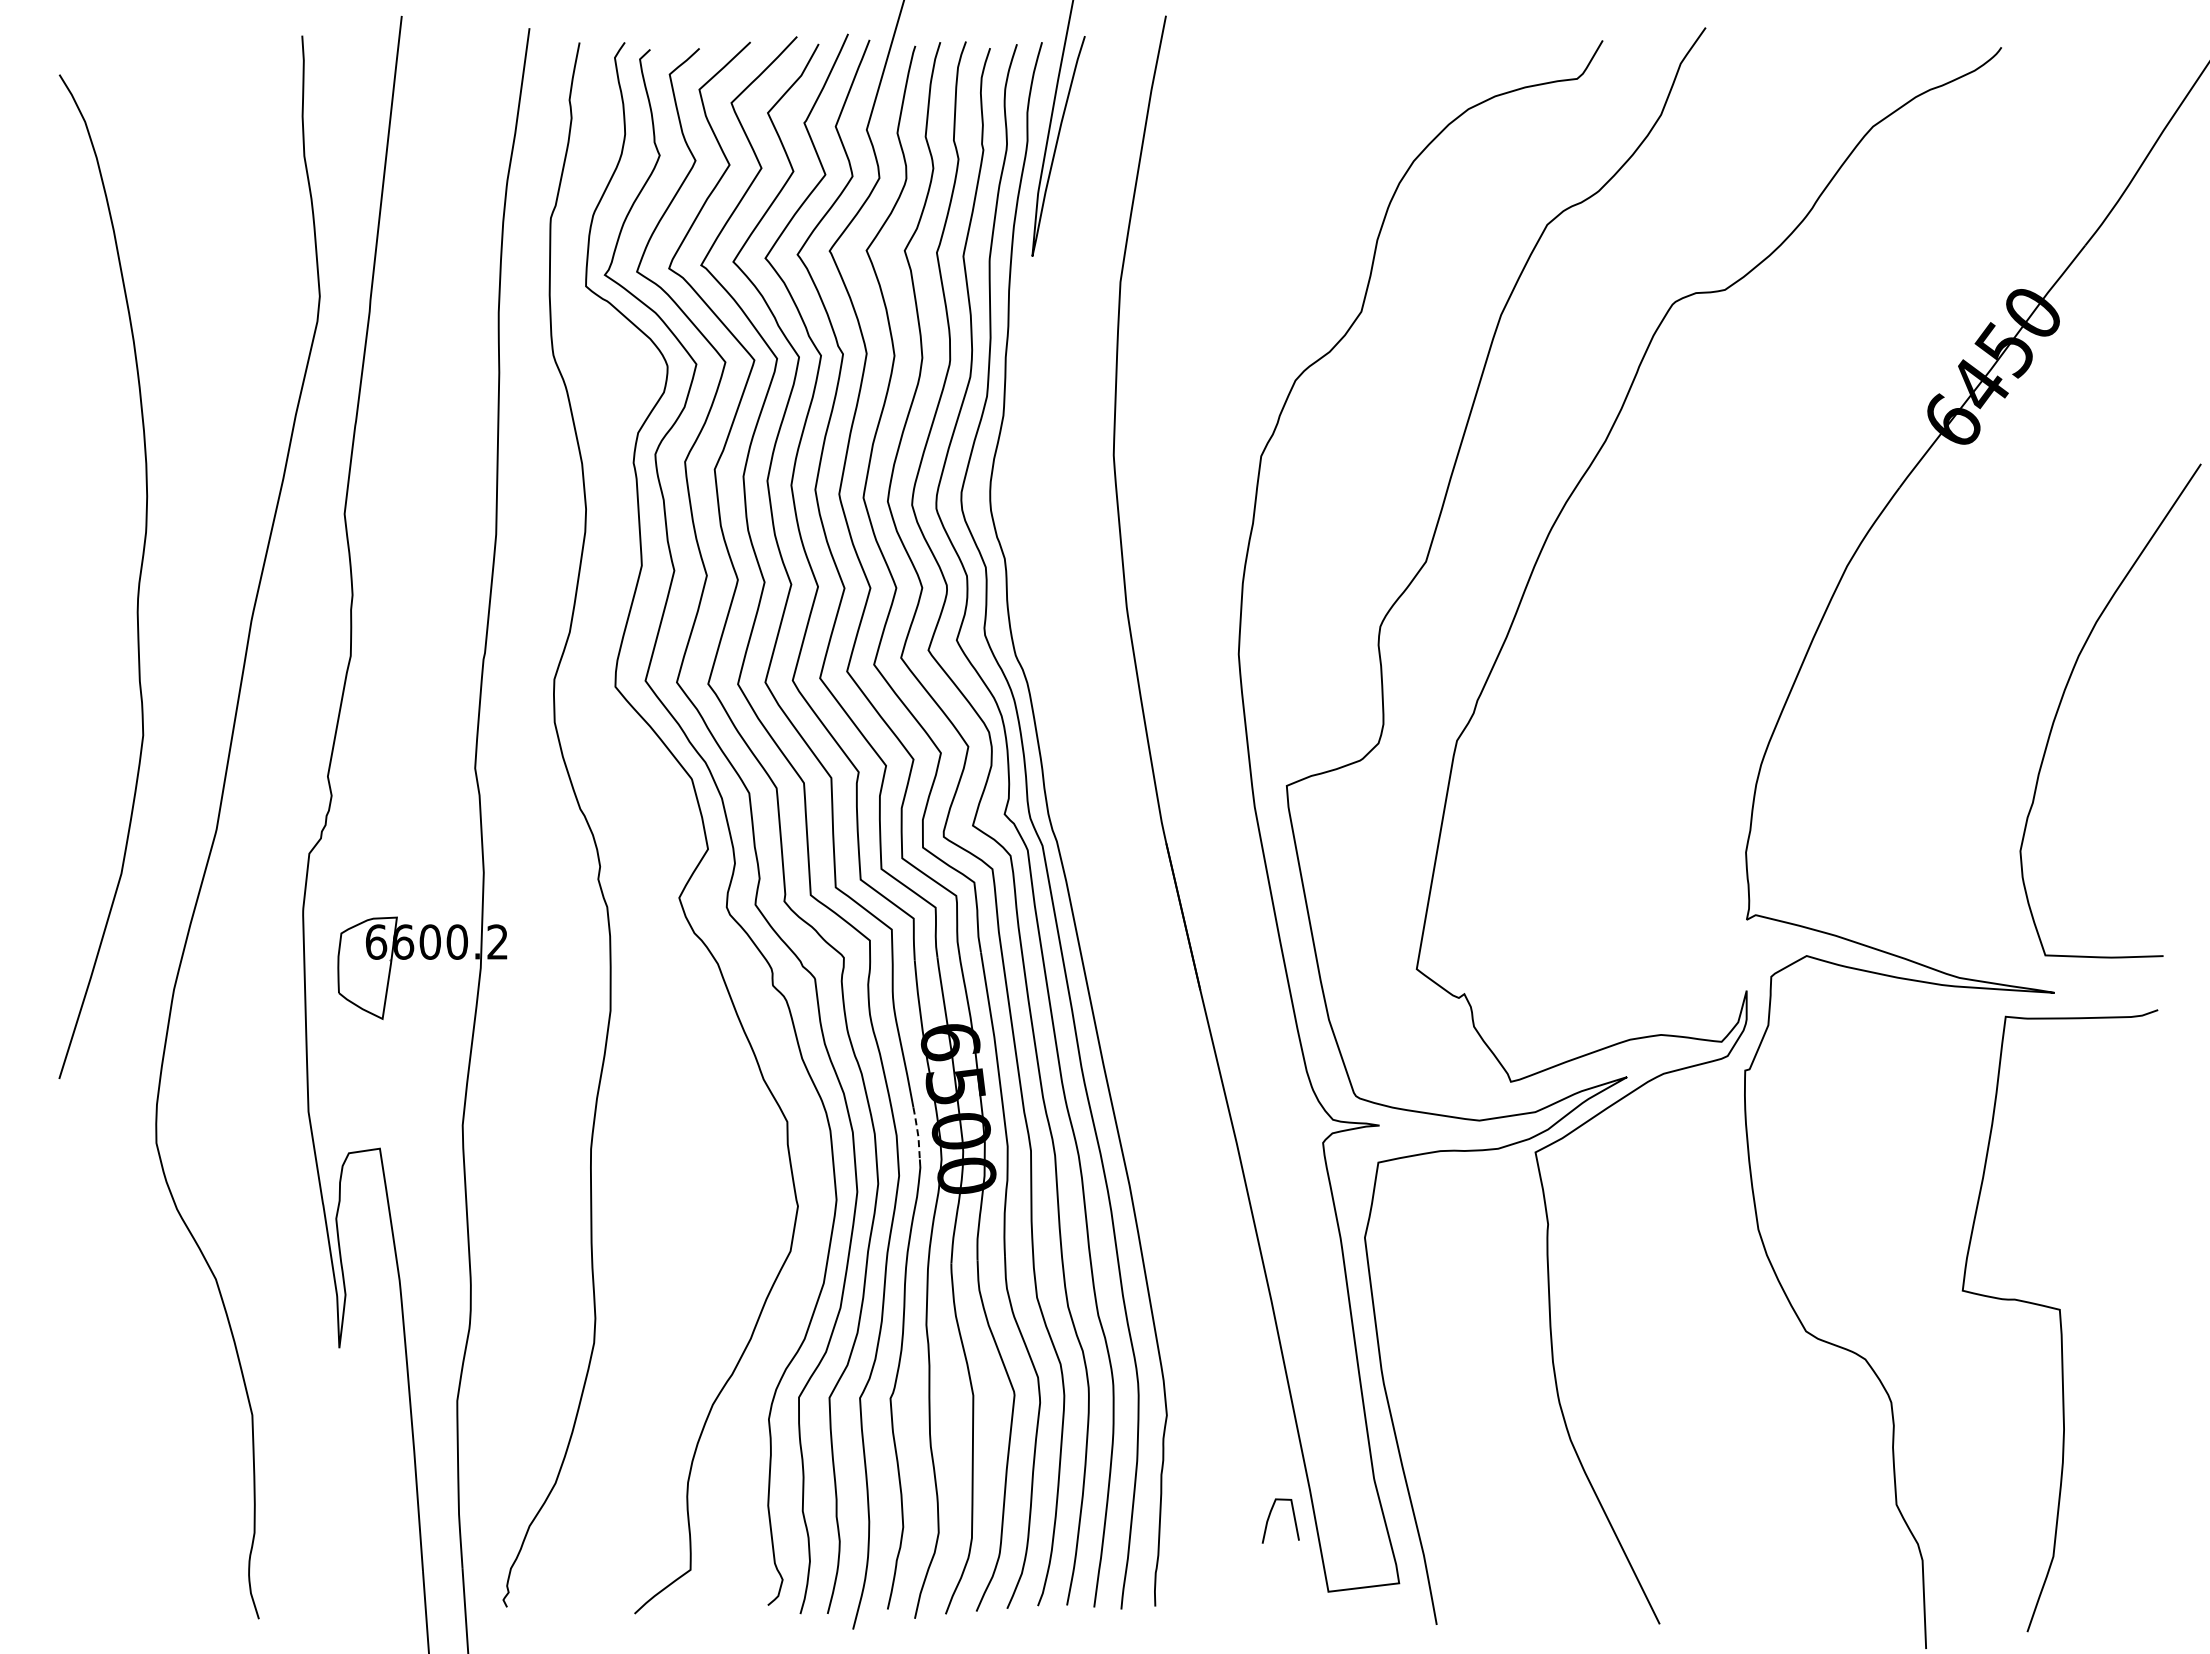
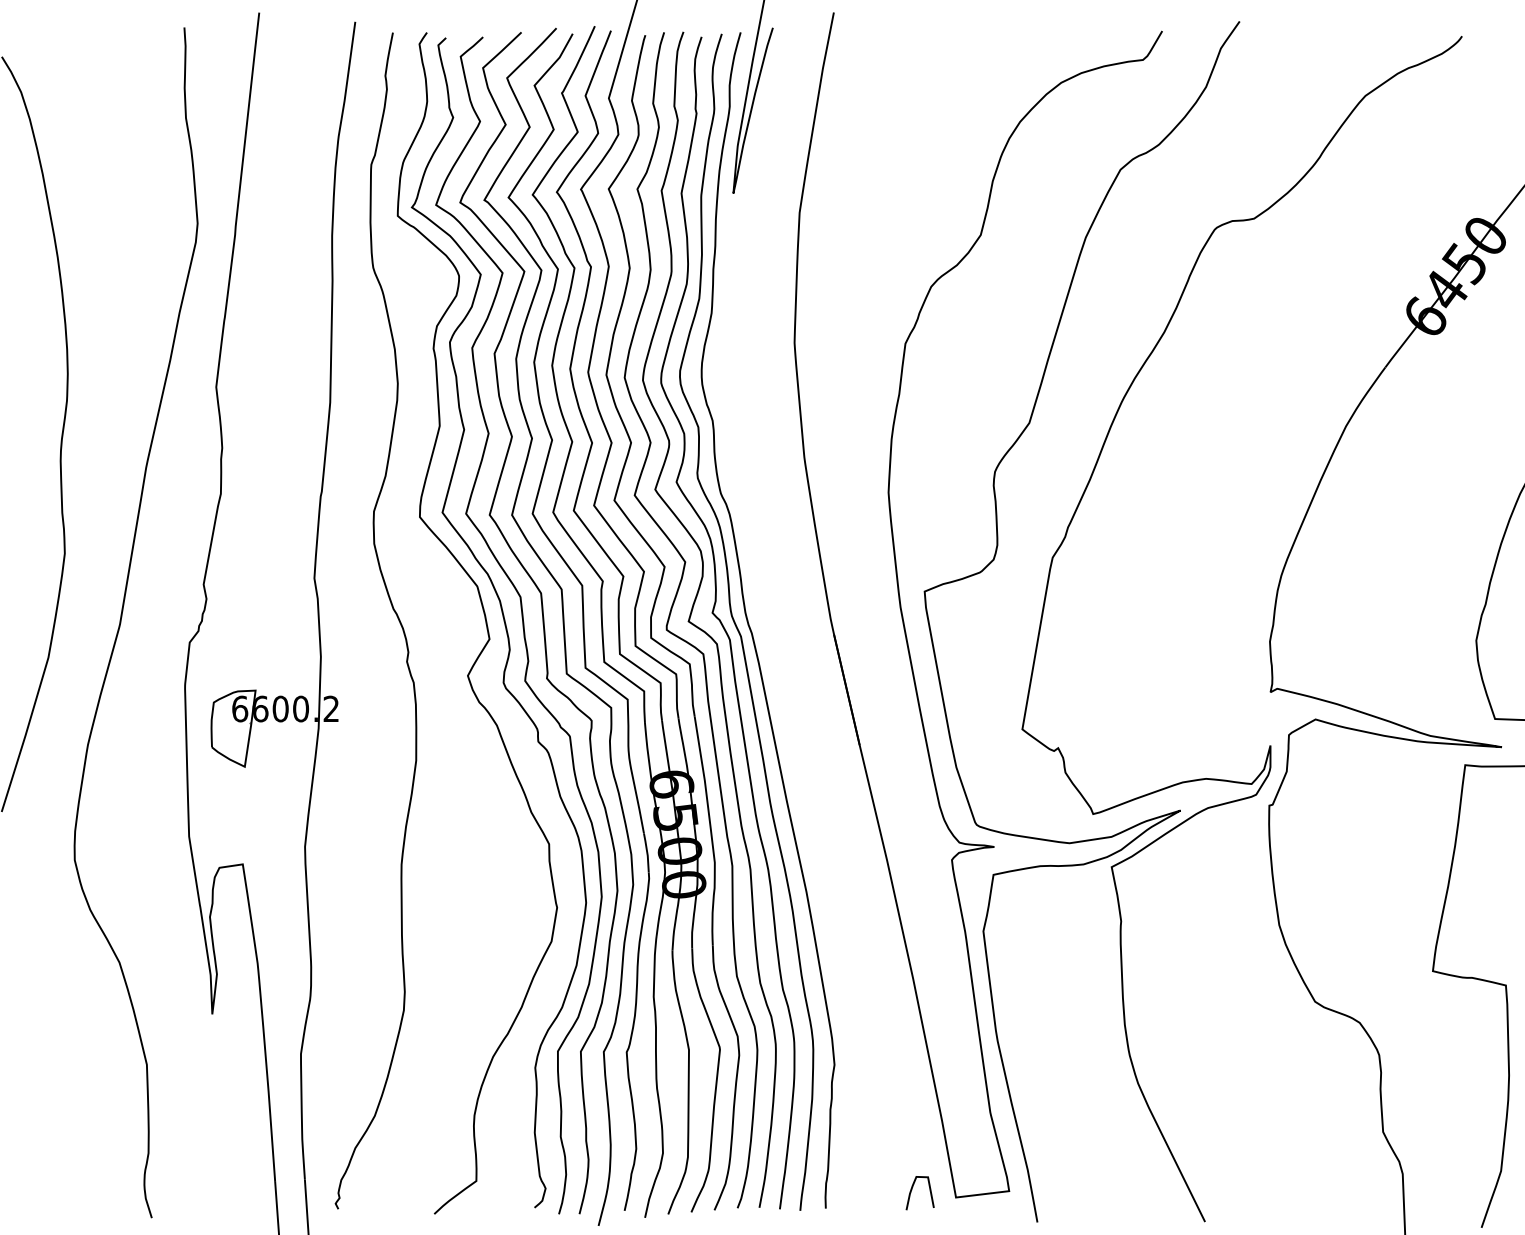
line: (917, 1133) -> (647, 852), dashed -> solid
curve: (1270, 1515) -> (912, 1189), moved

